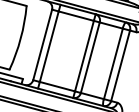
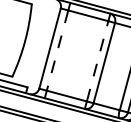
line: (49, 47) -> (57, 51), solid -> dashed
line: (84, 55) -> (97, 60), solid -> dashed

